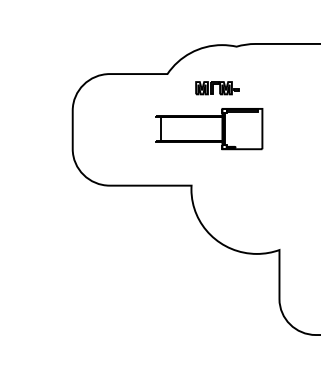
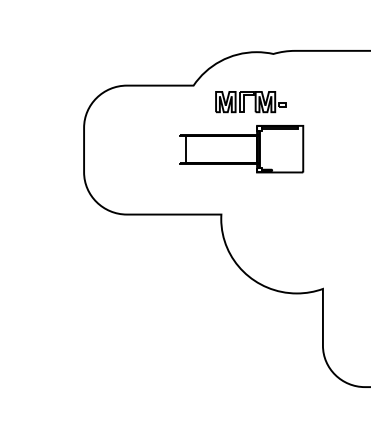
part: (217, 87) -> (251, 101), size x1.43

